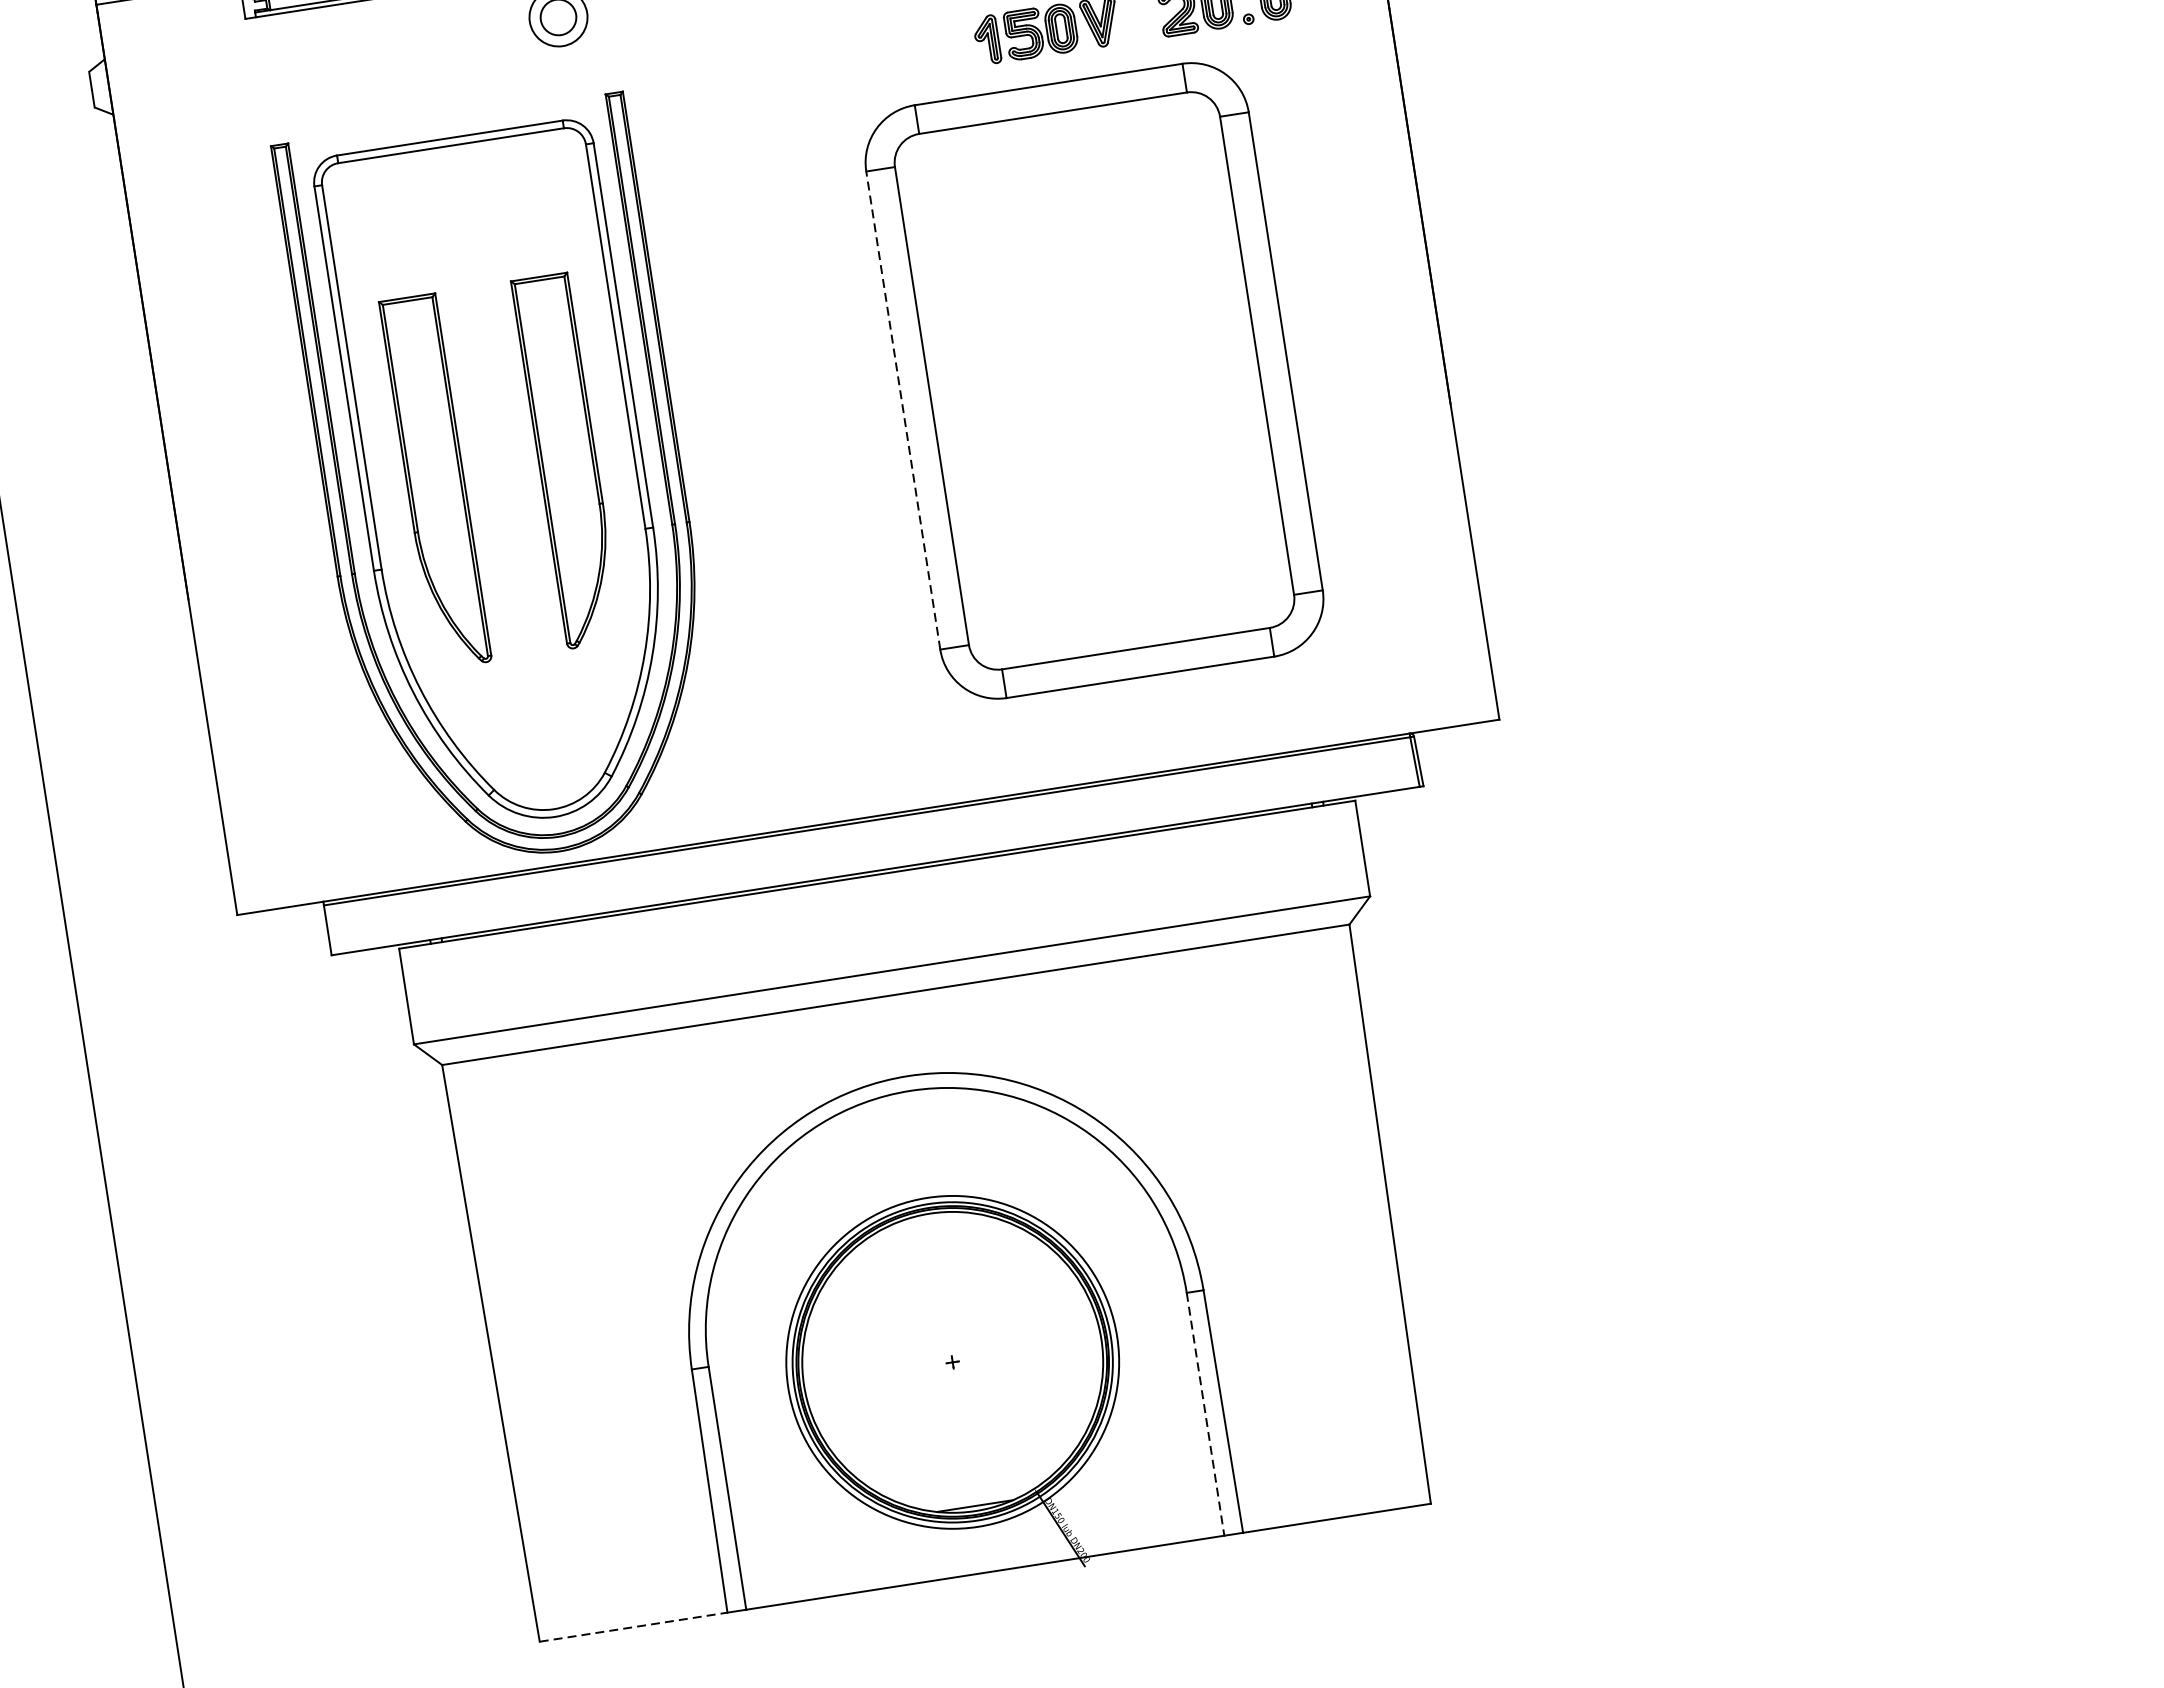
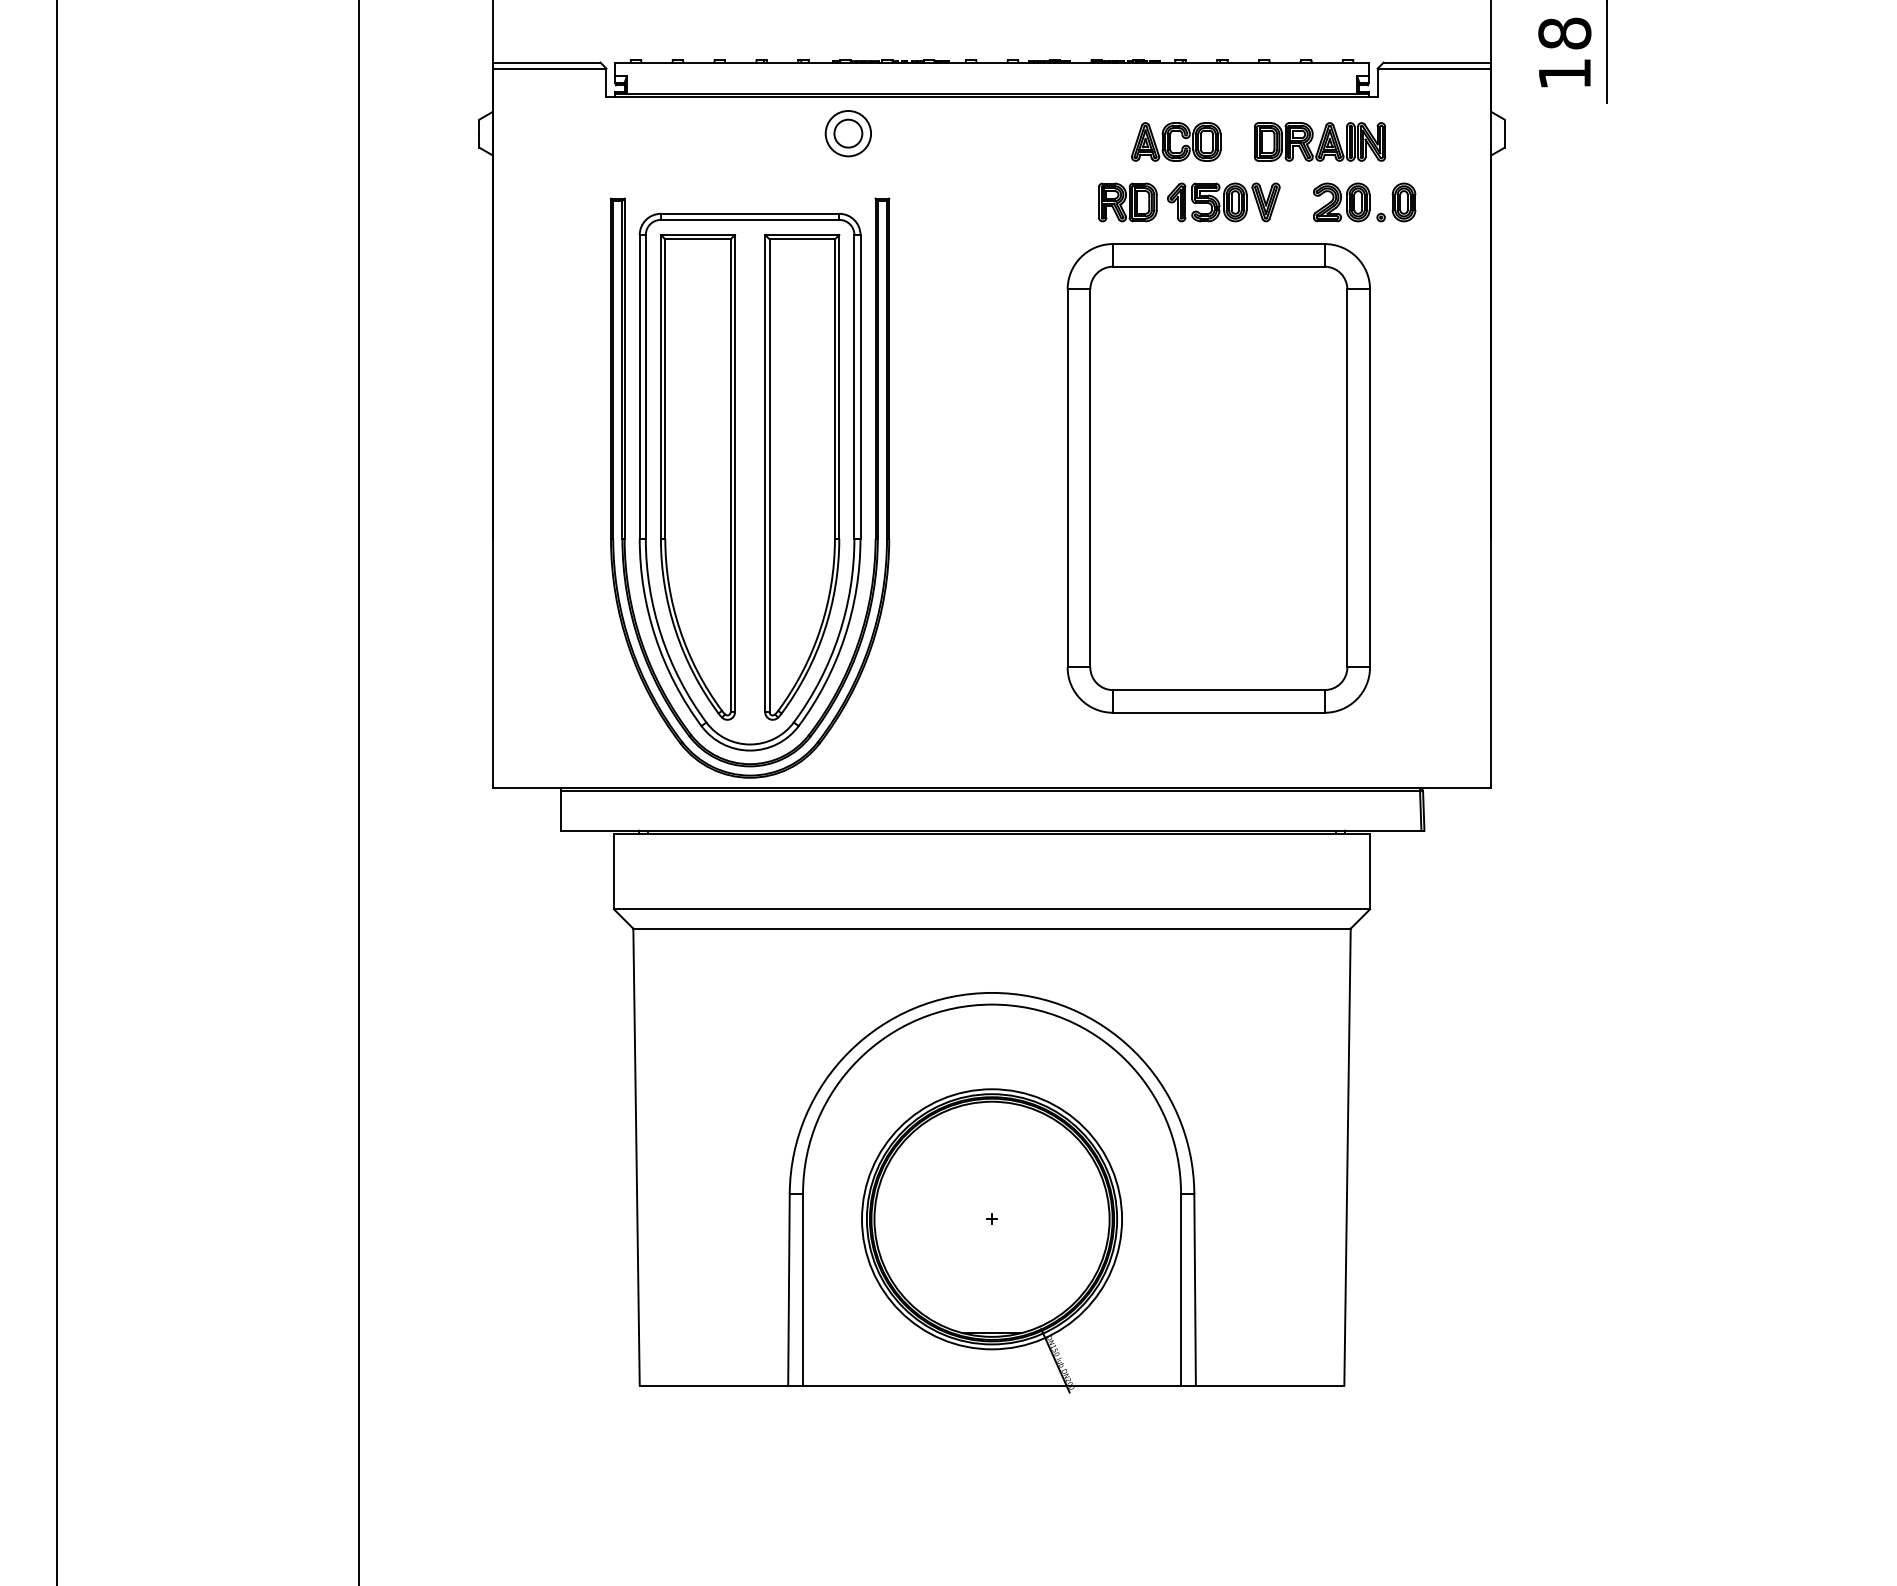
part: (924, 49) -> (1127, 202), added
line: (902, 409) -> (1067, 477), dashed -> solid
part: (567, 460) -> (802, 476), size x1.67
part: (434, 481) -> (697, 477), size x1.67
line: (1206, 1415) -> (1181, 1290), dashed -> solid
line: (634, 1626) -> (714, 1385), dashed -> solid

